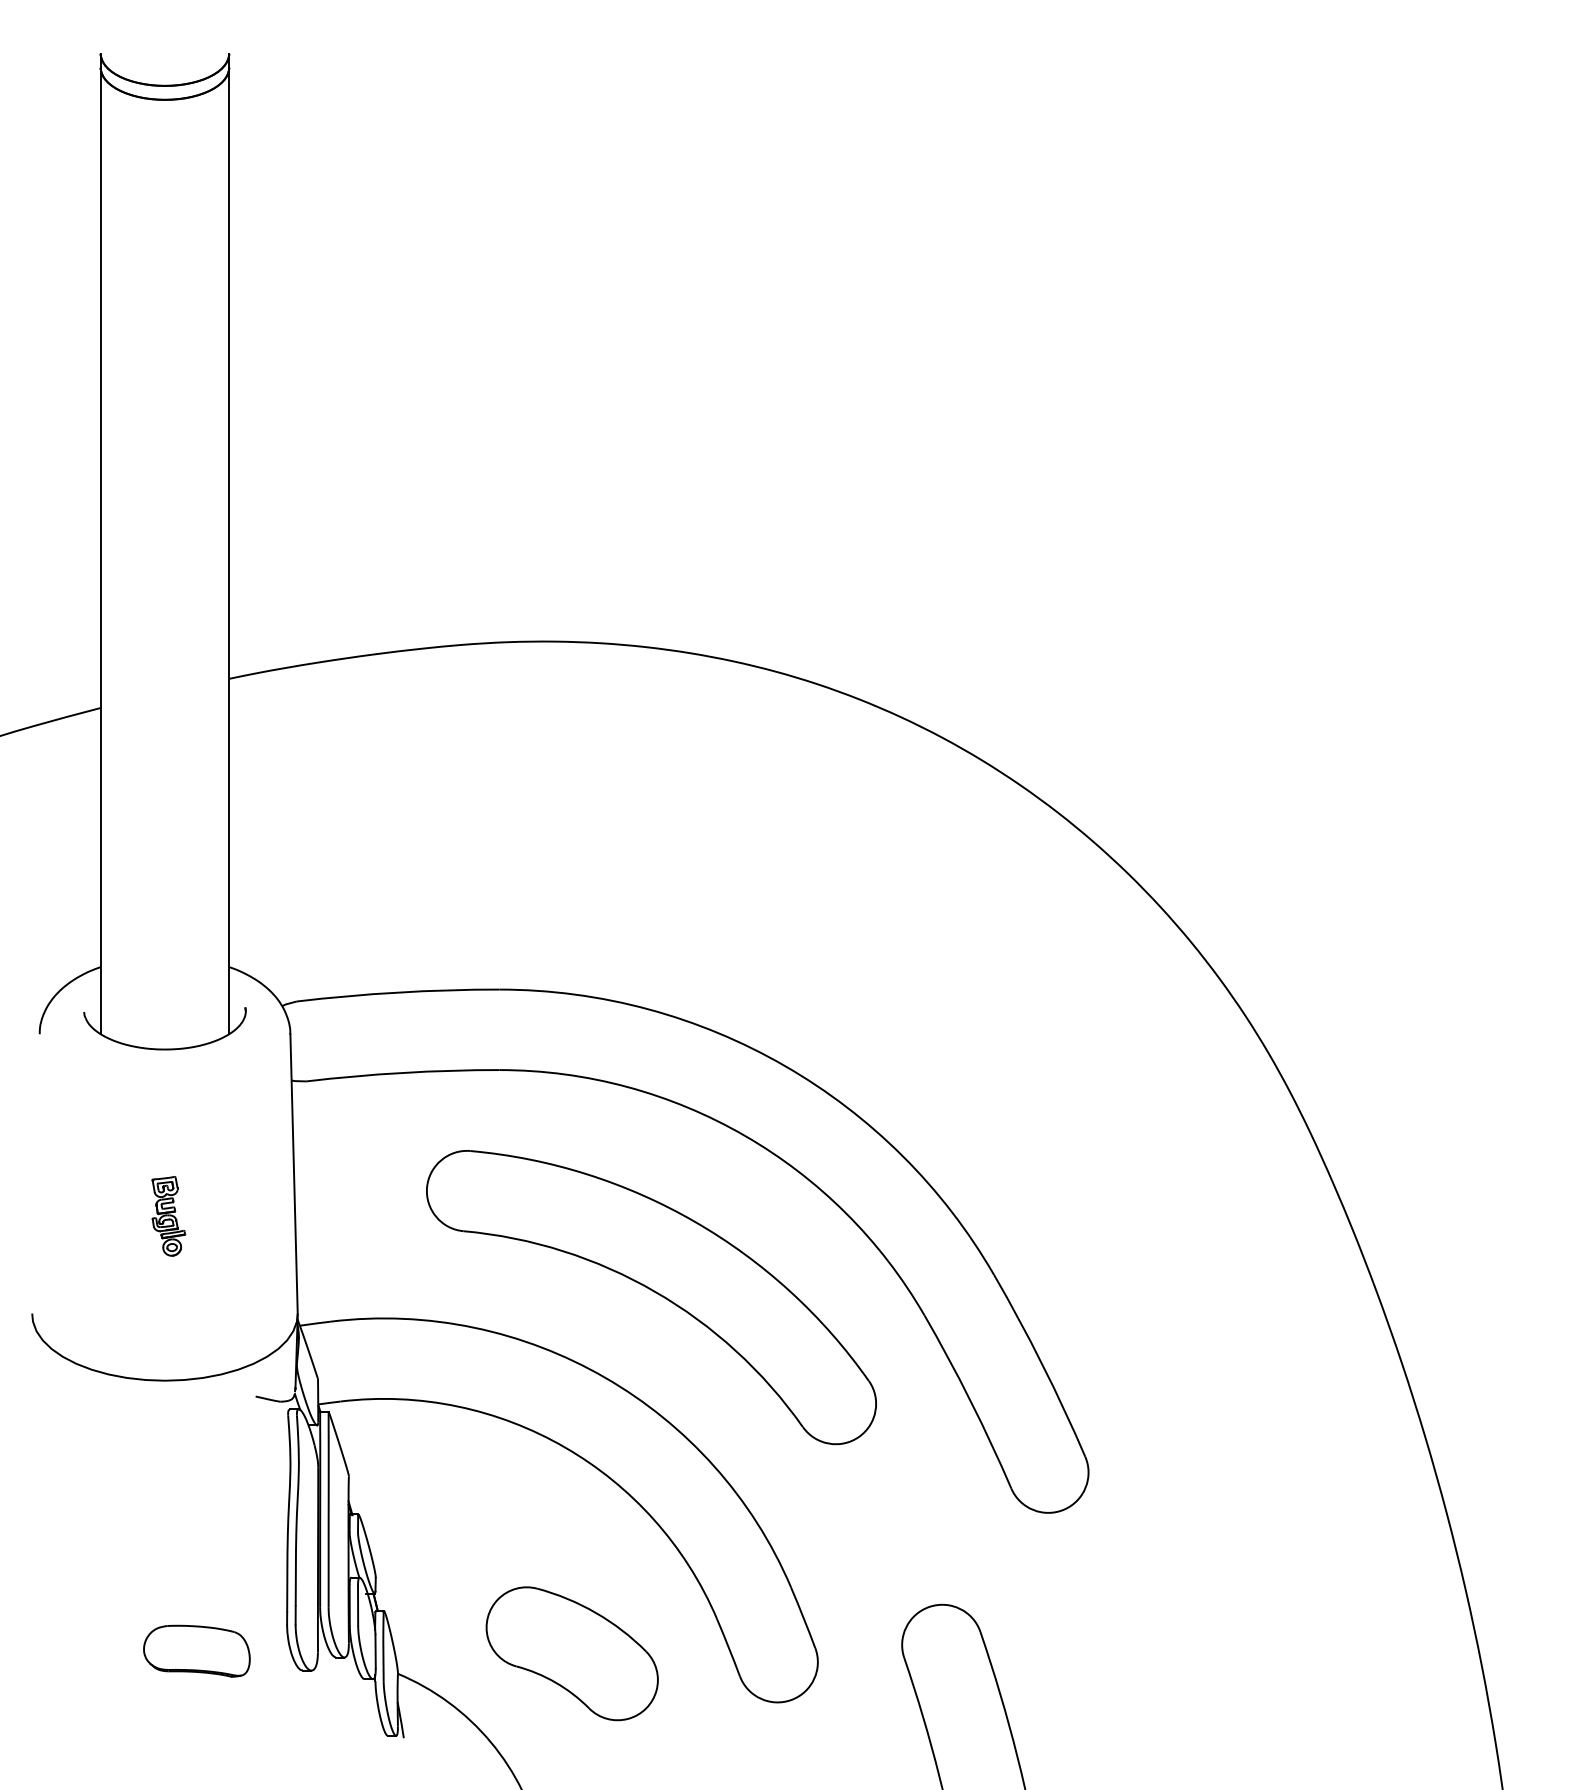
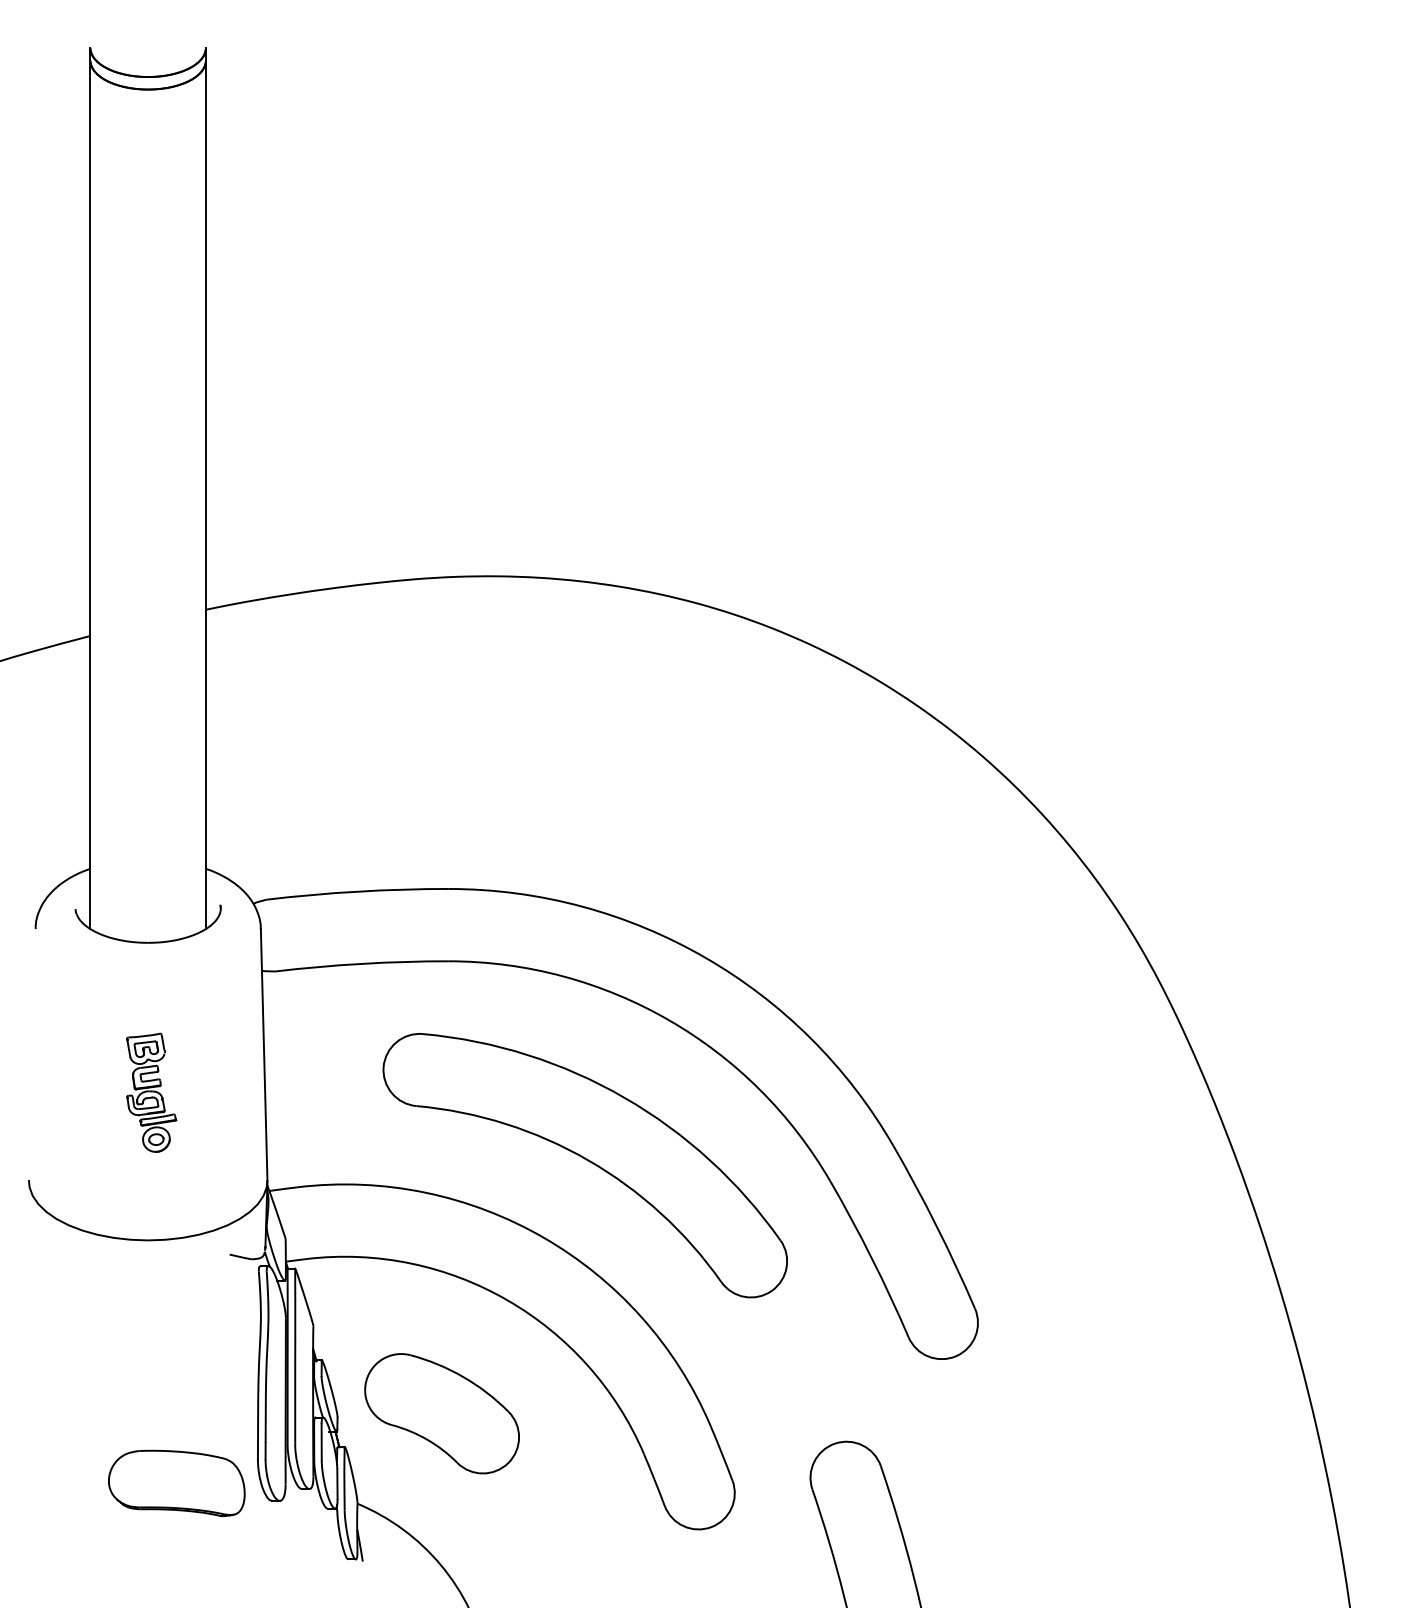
part: (168, 1216) -> (151, 1092), size x1.67
part: (196, 1651) -> (176, 1483), size x1.43
part: (571, 1653) -> (441, 1413), moved

